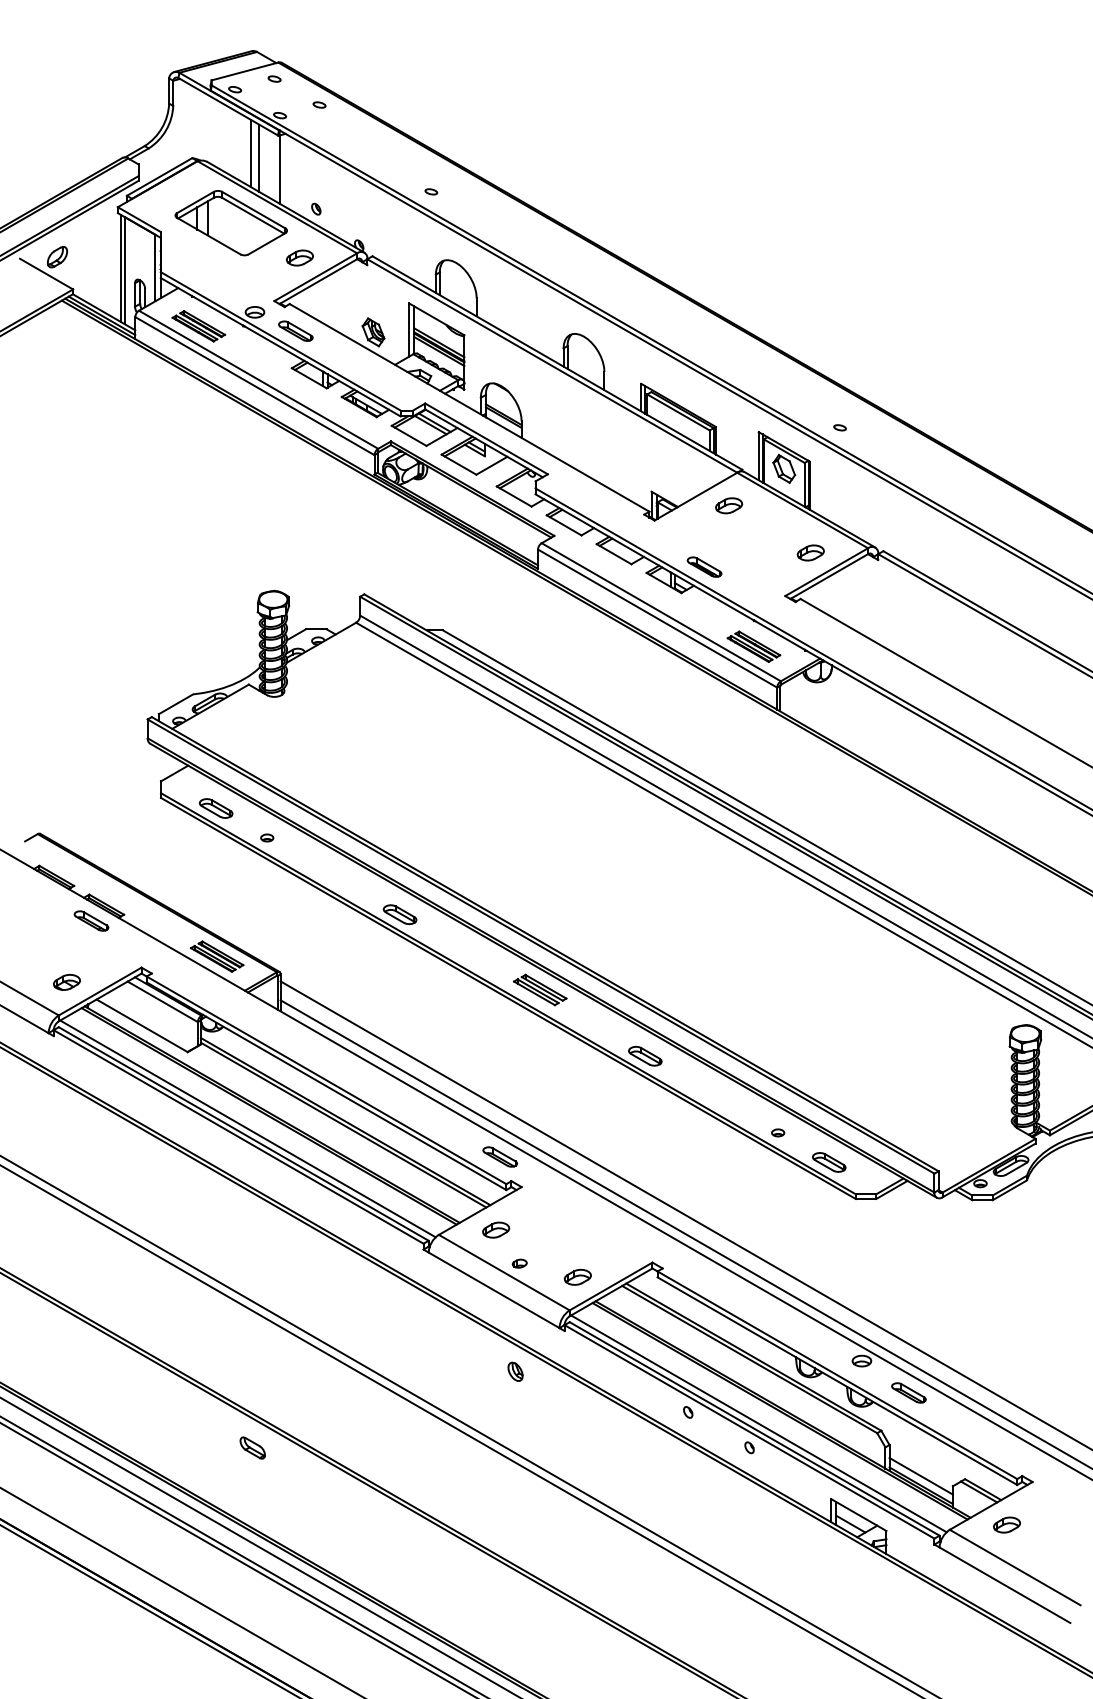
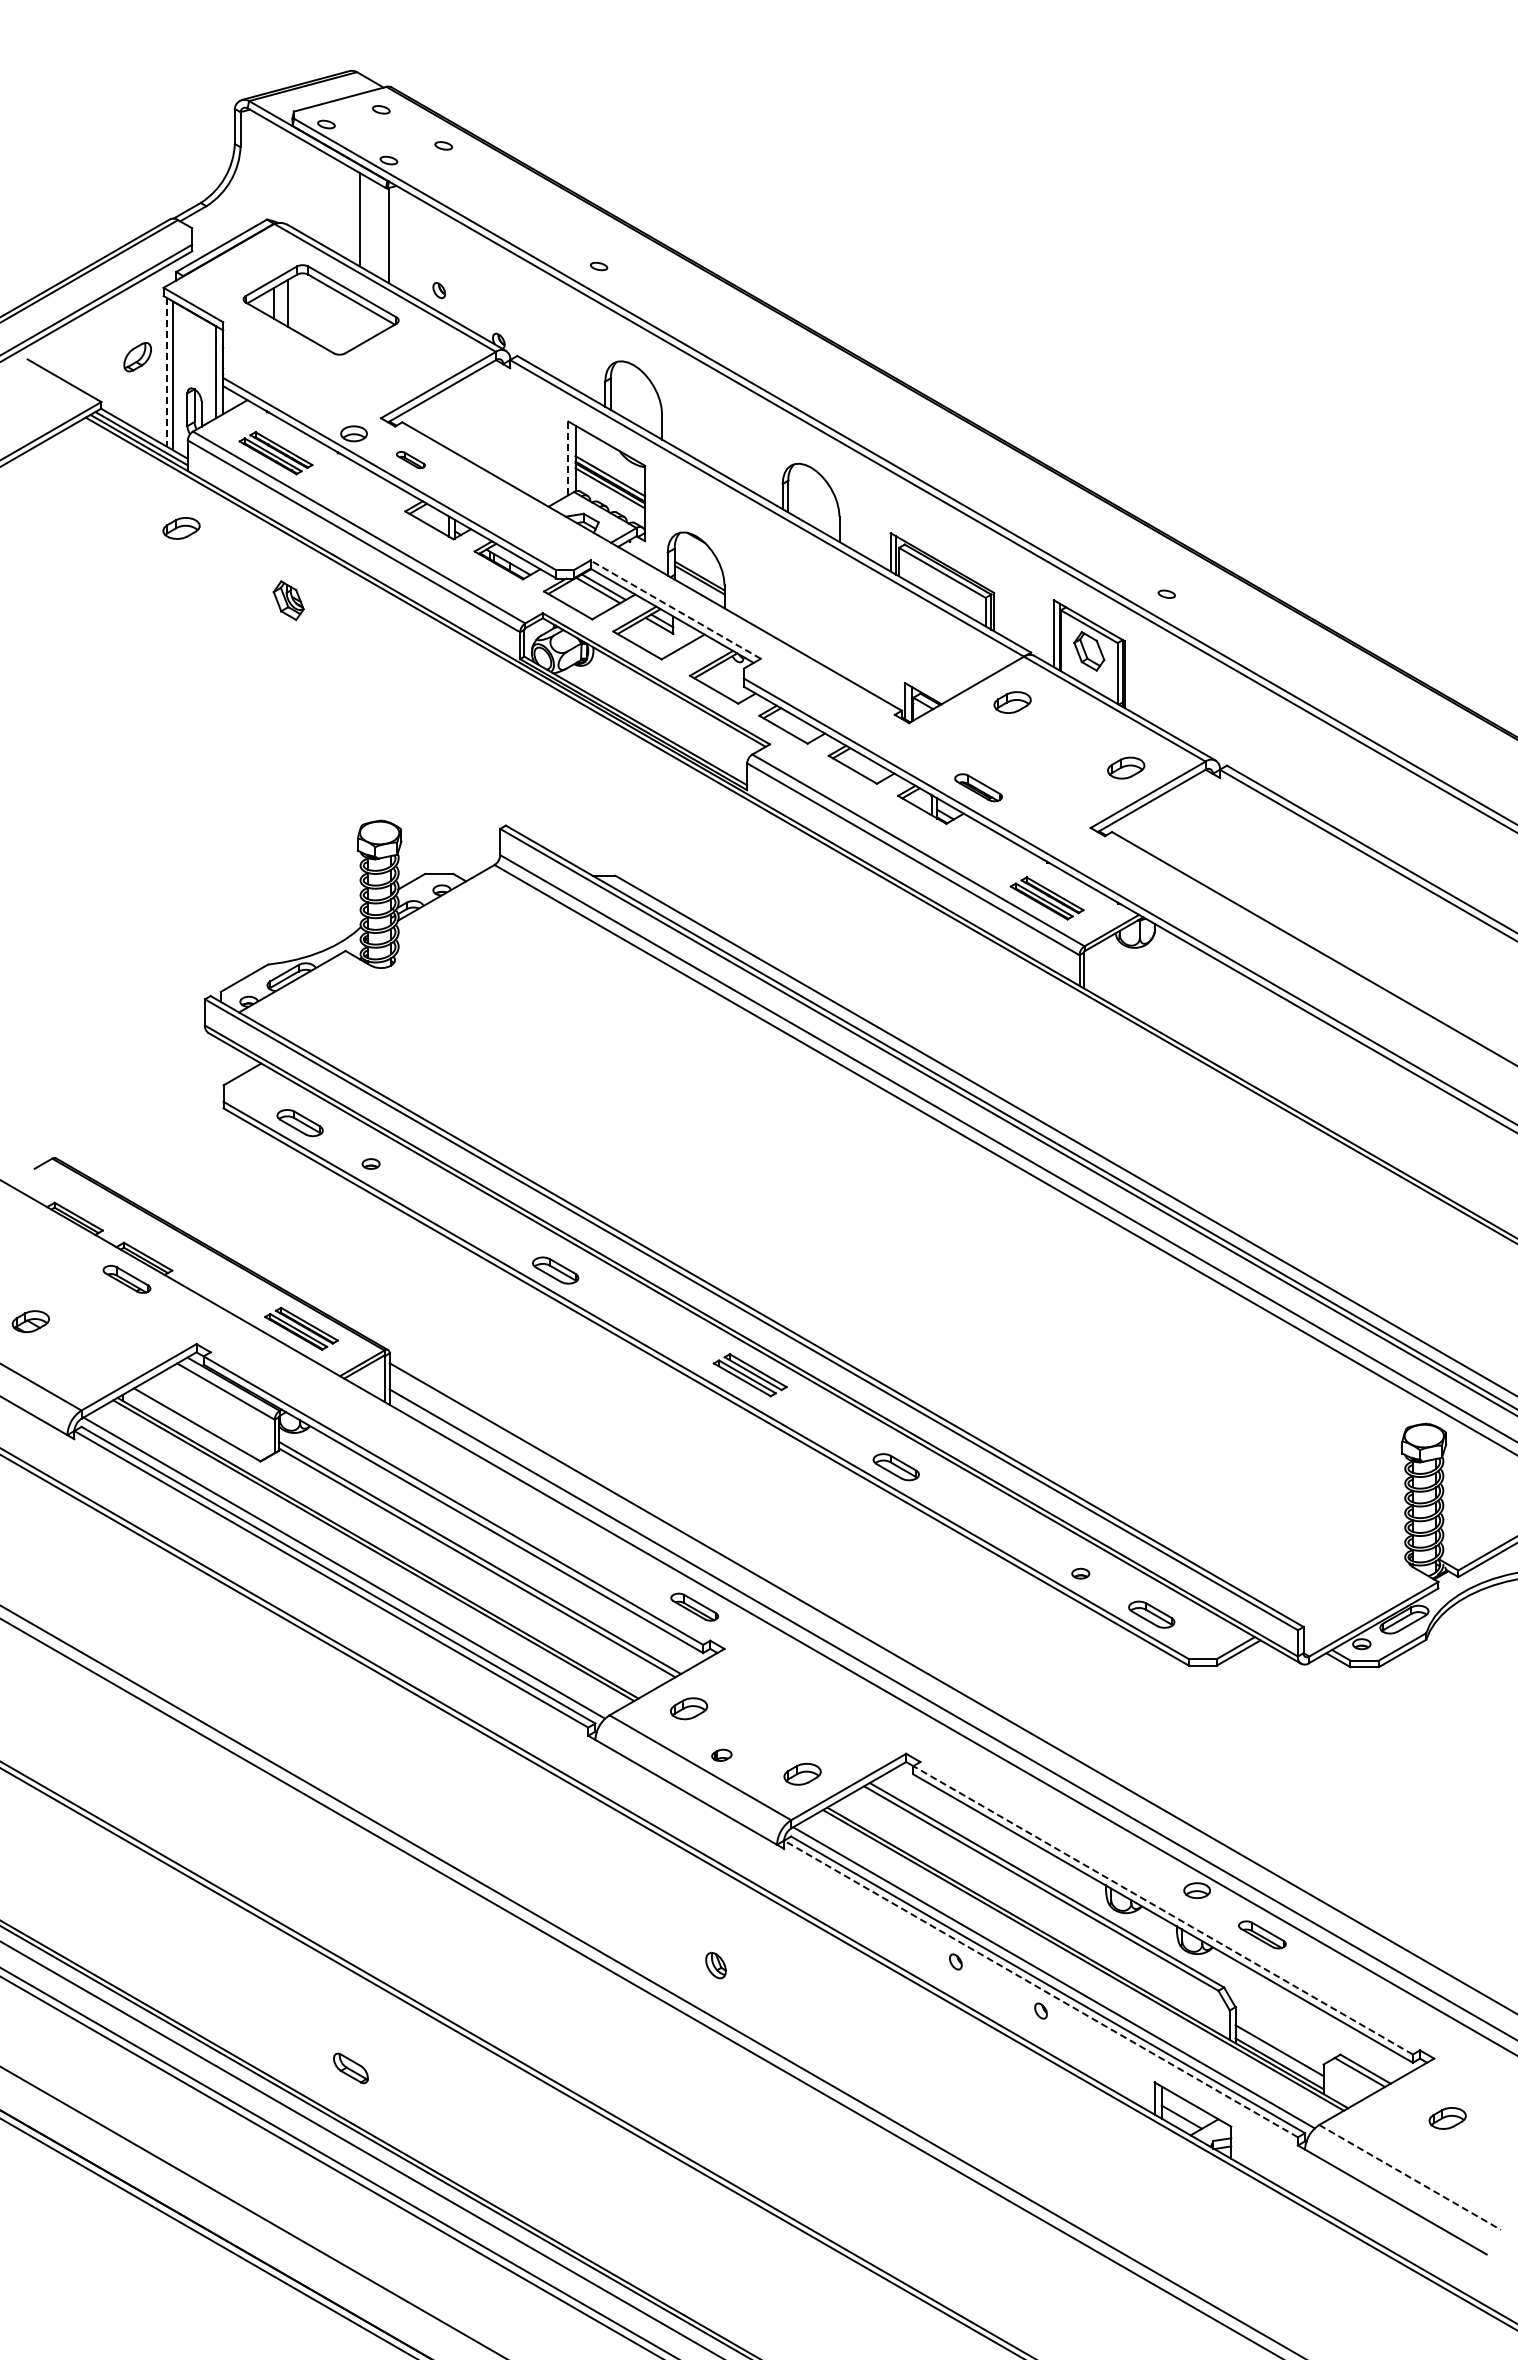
line: (250, 152) -> (348, 212), removed
part: (57, 257) -> (137, 357), moved
part: (299, 258) -> (181, 528), moved
line: (120, 268) -> (167, 373), solid -> dashed
part: (295, 330) -> (410, 459), size x0.6
line: (409, 330) -> (568, 458), solid -> dashed
part: (373, 332) -> (288, 600), moved
line: (486, 438) -> (675, 609), solid -> dashed
part: (66, 982) -> (30, 1321), moved
part: (515, 1371) -> (715, 1965), moved
line: (836, 1375) -> (1162, 1910), solid -> dashed
line: (749, 1431) -> (1041, 1988), solid -> dashed
part: (252, 1448) -> (350, 2068), moved
part: (1006, 1525) -> (1447, 2118), moved
line: (1015, 1567) -> (1410, 2177), solid -> dashed

